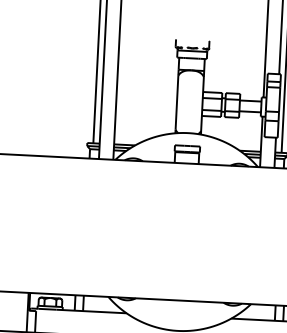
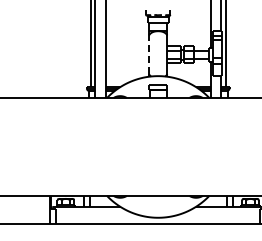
line: (177, 102) -> (149, 54), solid -> dashed

